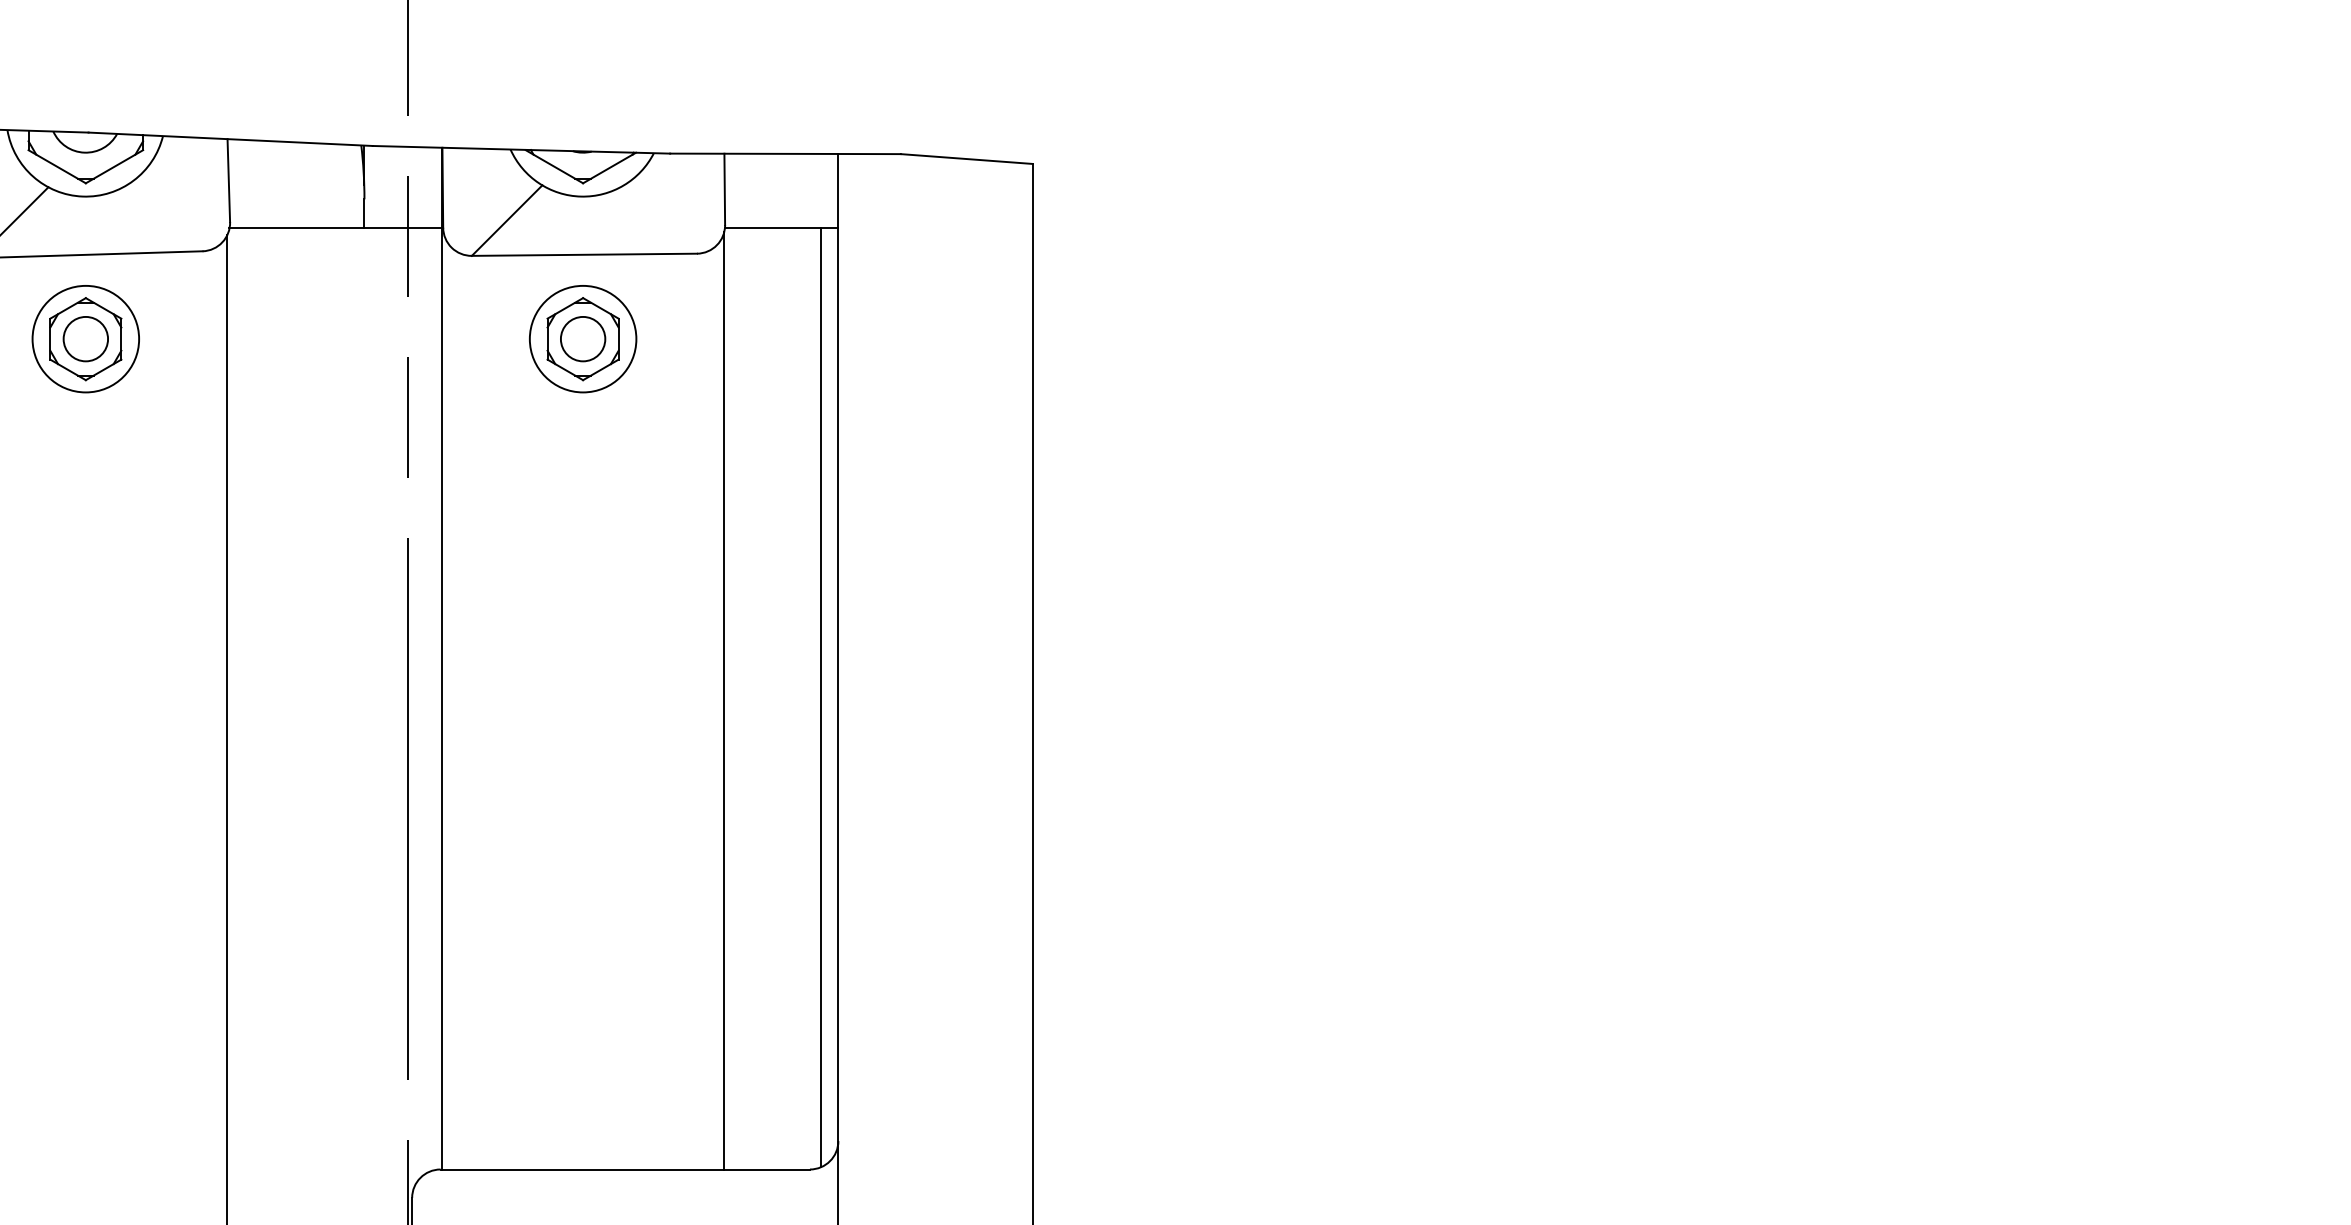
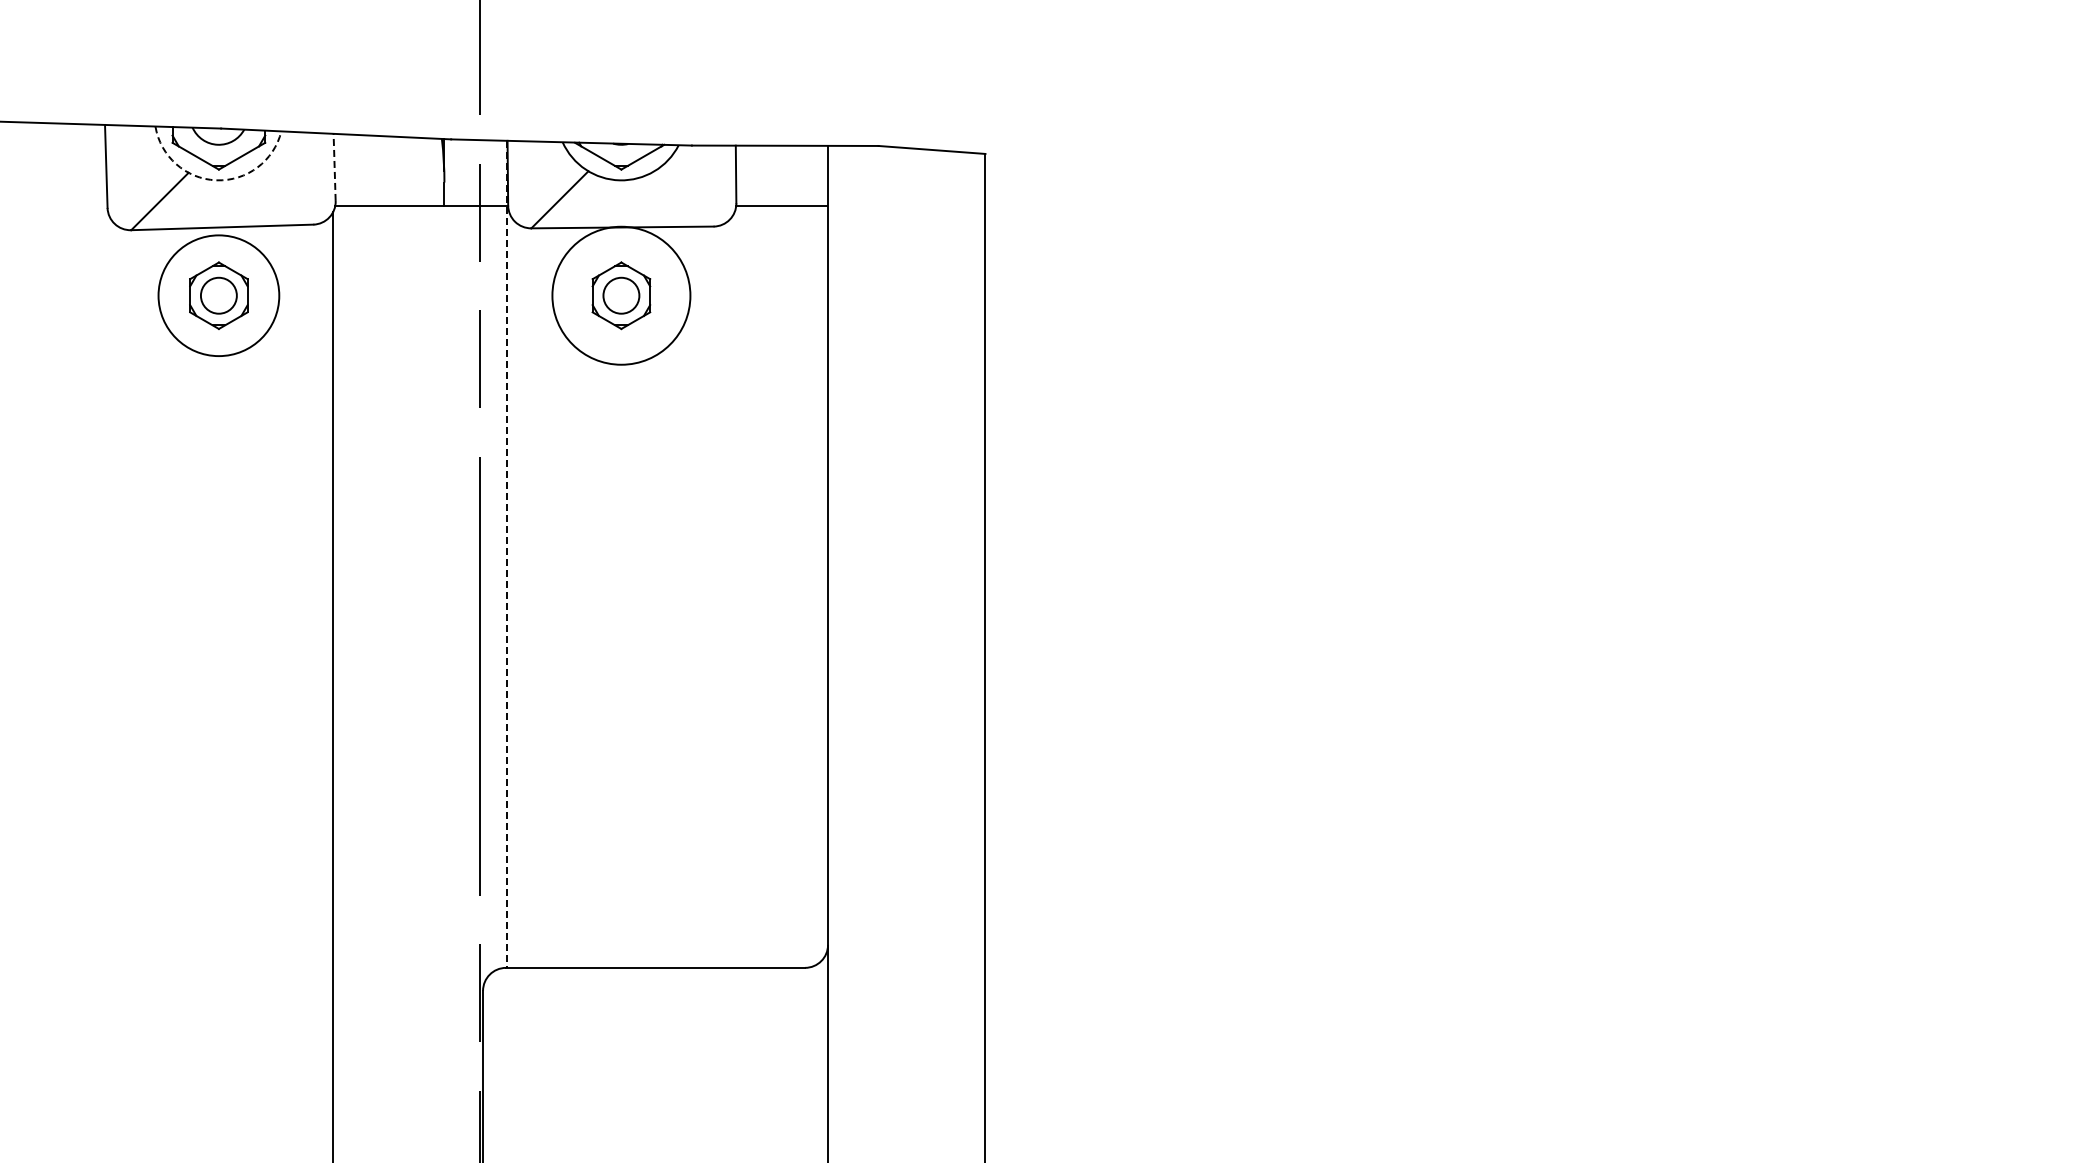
line: (228, 180) -> (334, 167), solid -> dashed
arc: (82, 196) -> (216, 180), solid -> dashed
circle: (85, 338) -> (218, 295), size x1.4
circle: (583, 338) -> (621, 295), size x1.6
line: (442, 658) -> (507, 554), solid -> dashed
line: (820, 697) -> (813, 585), removed
line: (724, 700) -> (735, 588), removed

